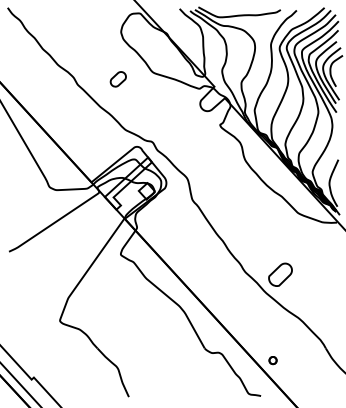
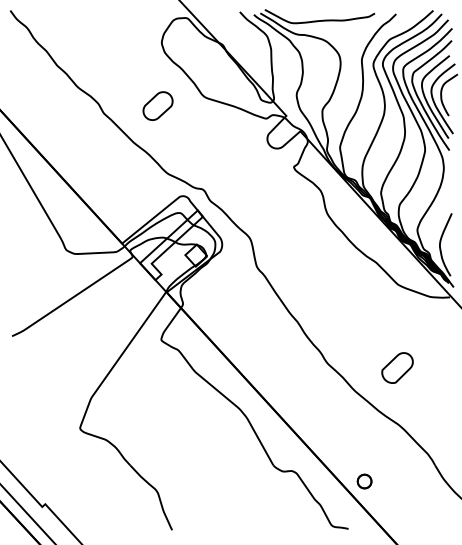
part: (117, 78) -> (157, 105), size x1.43
part: (280, 274) -> (397, 367), moved
part: (272, 360) -> (364, 481), size x1.43

